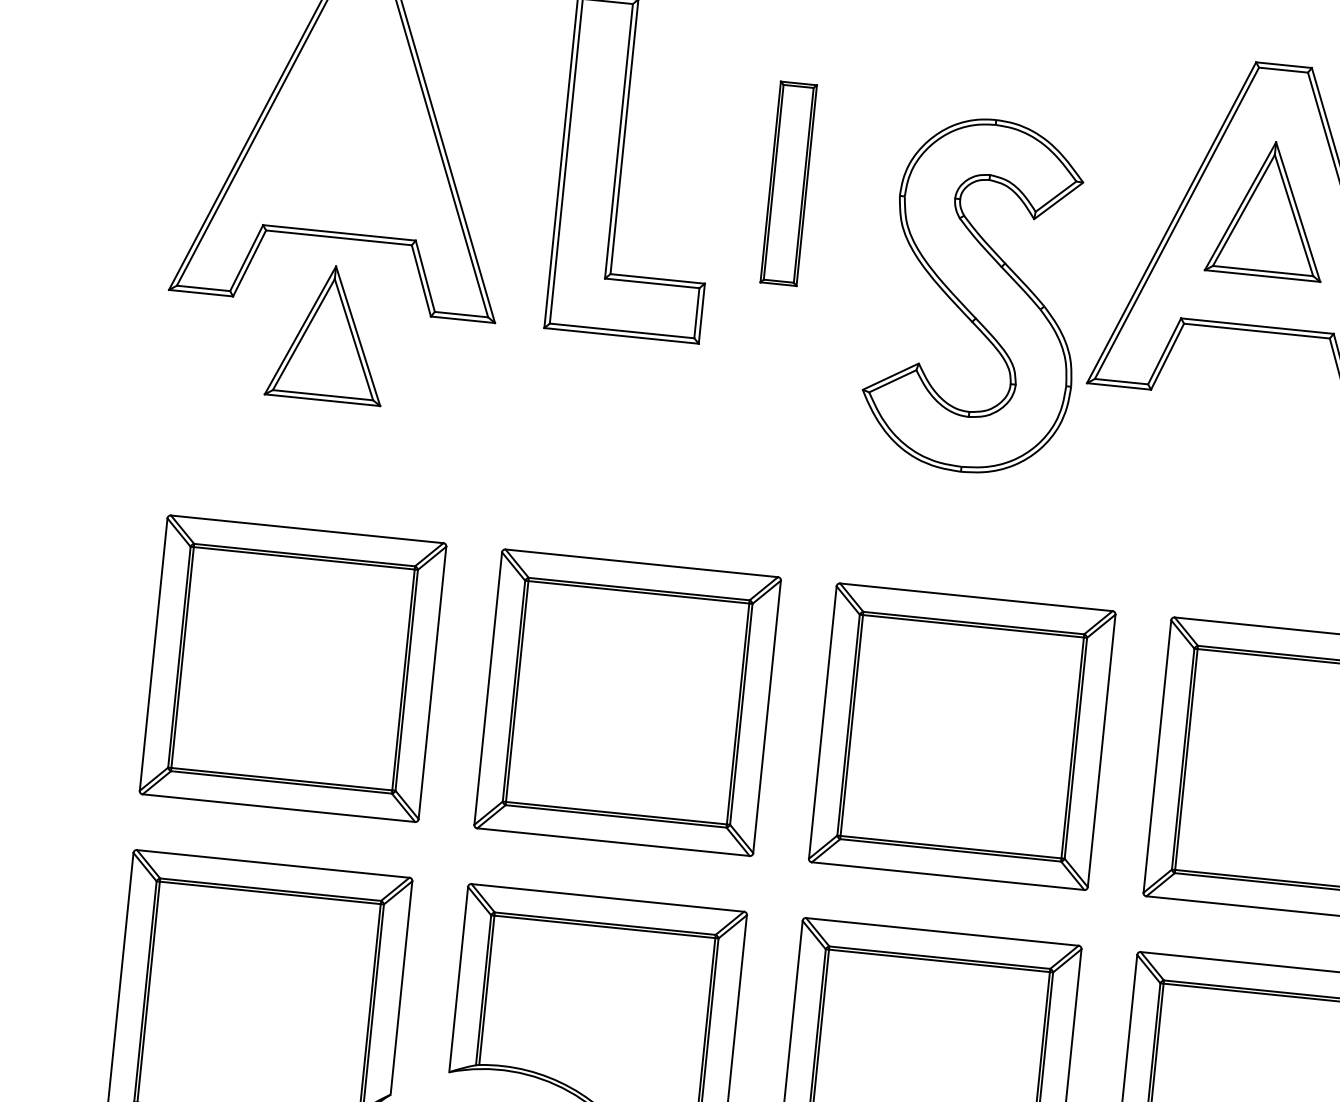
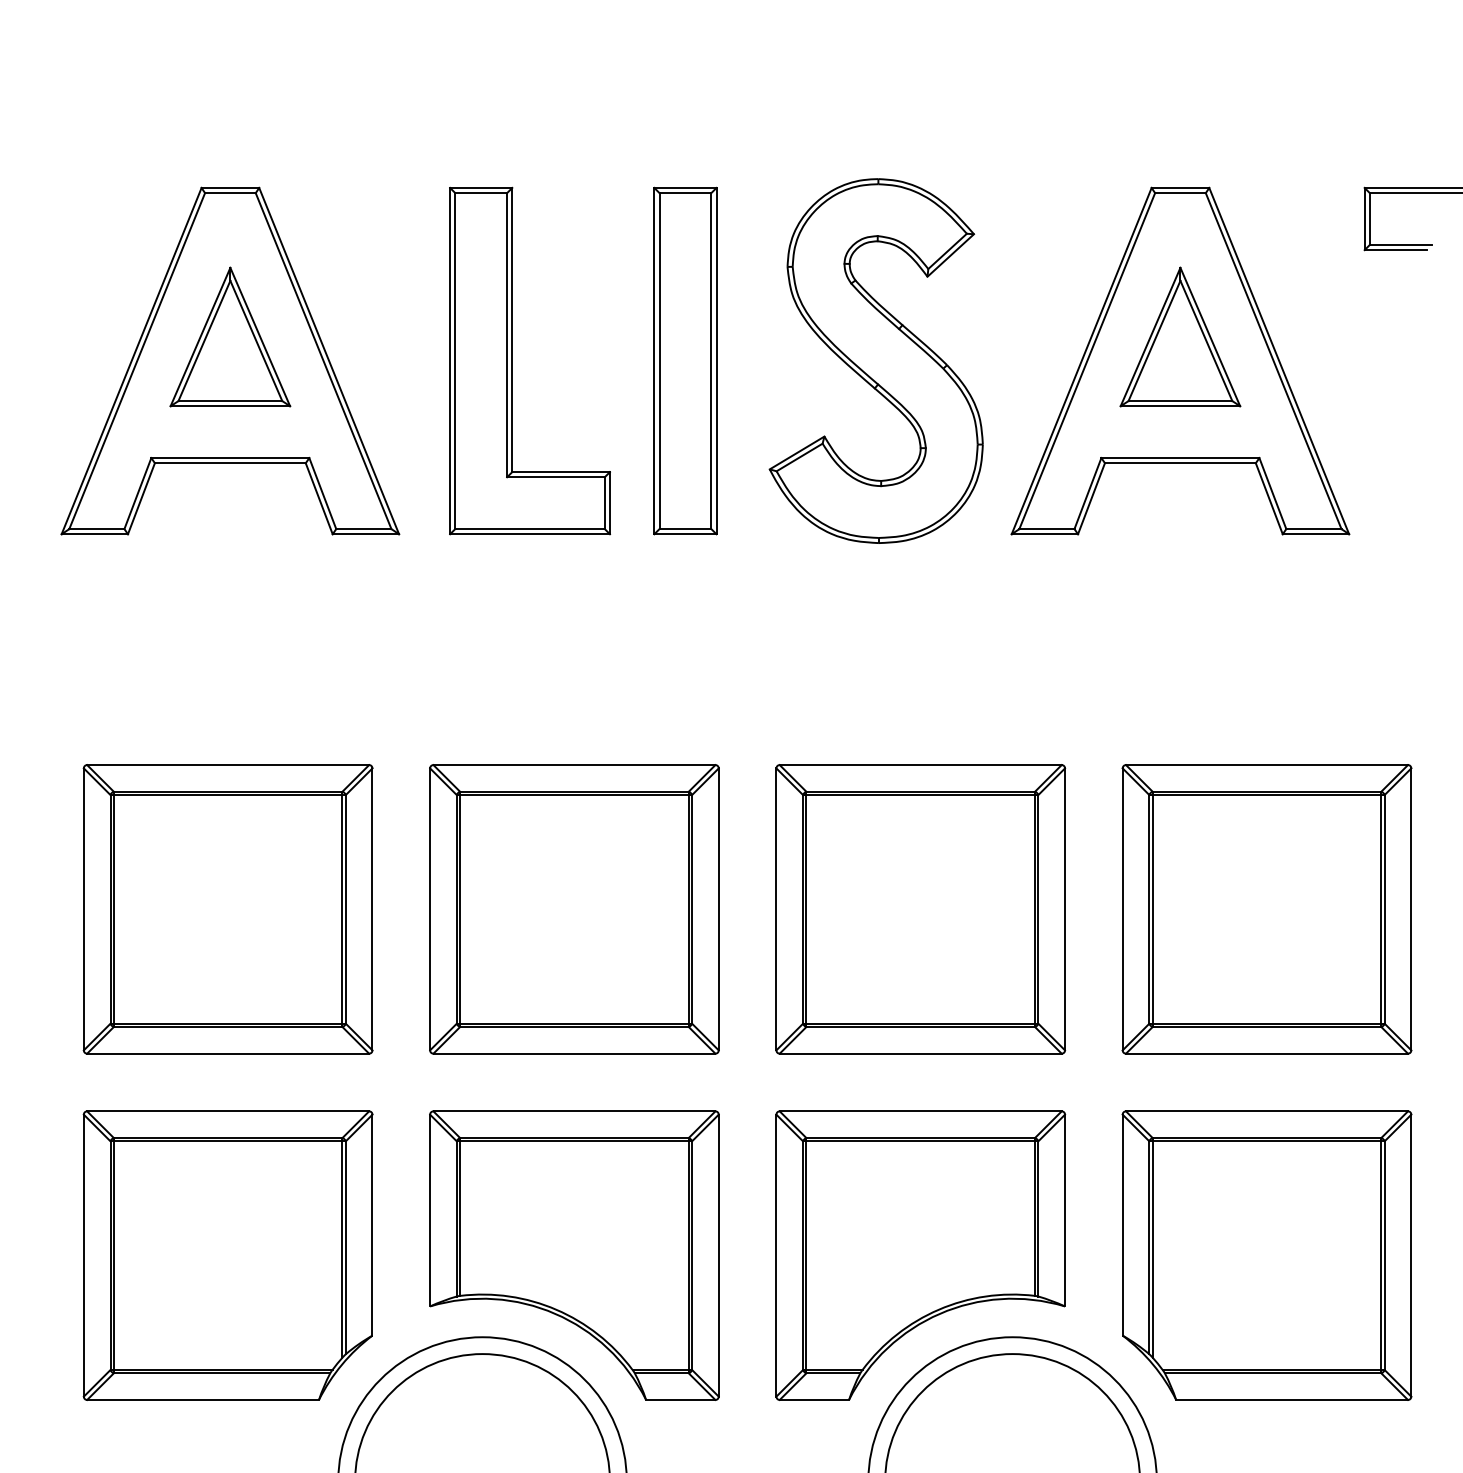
part: (788, 183) -> (685, 360), size x1.67
part: (975, 295) -> (875, 360), moved
part: (329, 332) -> (230, 336), moved

